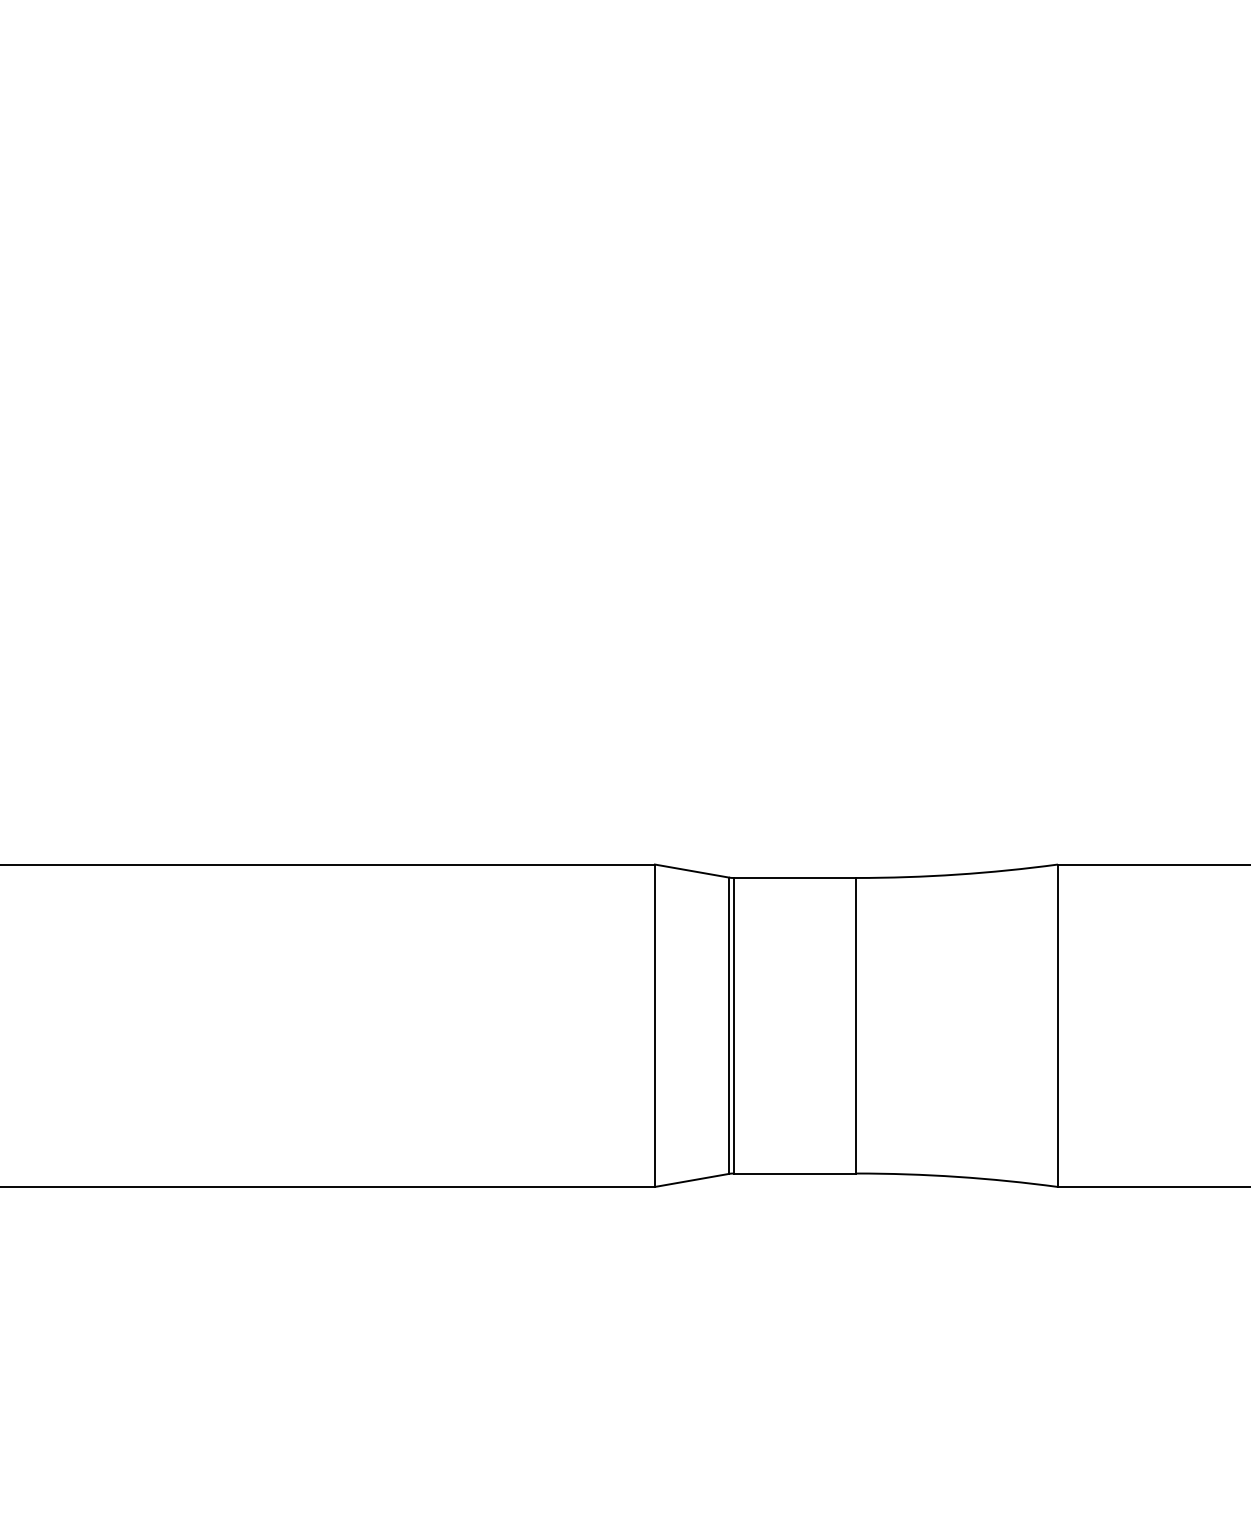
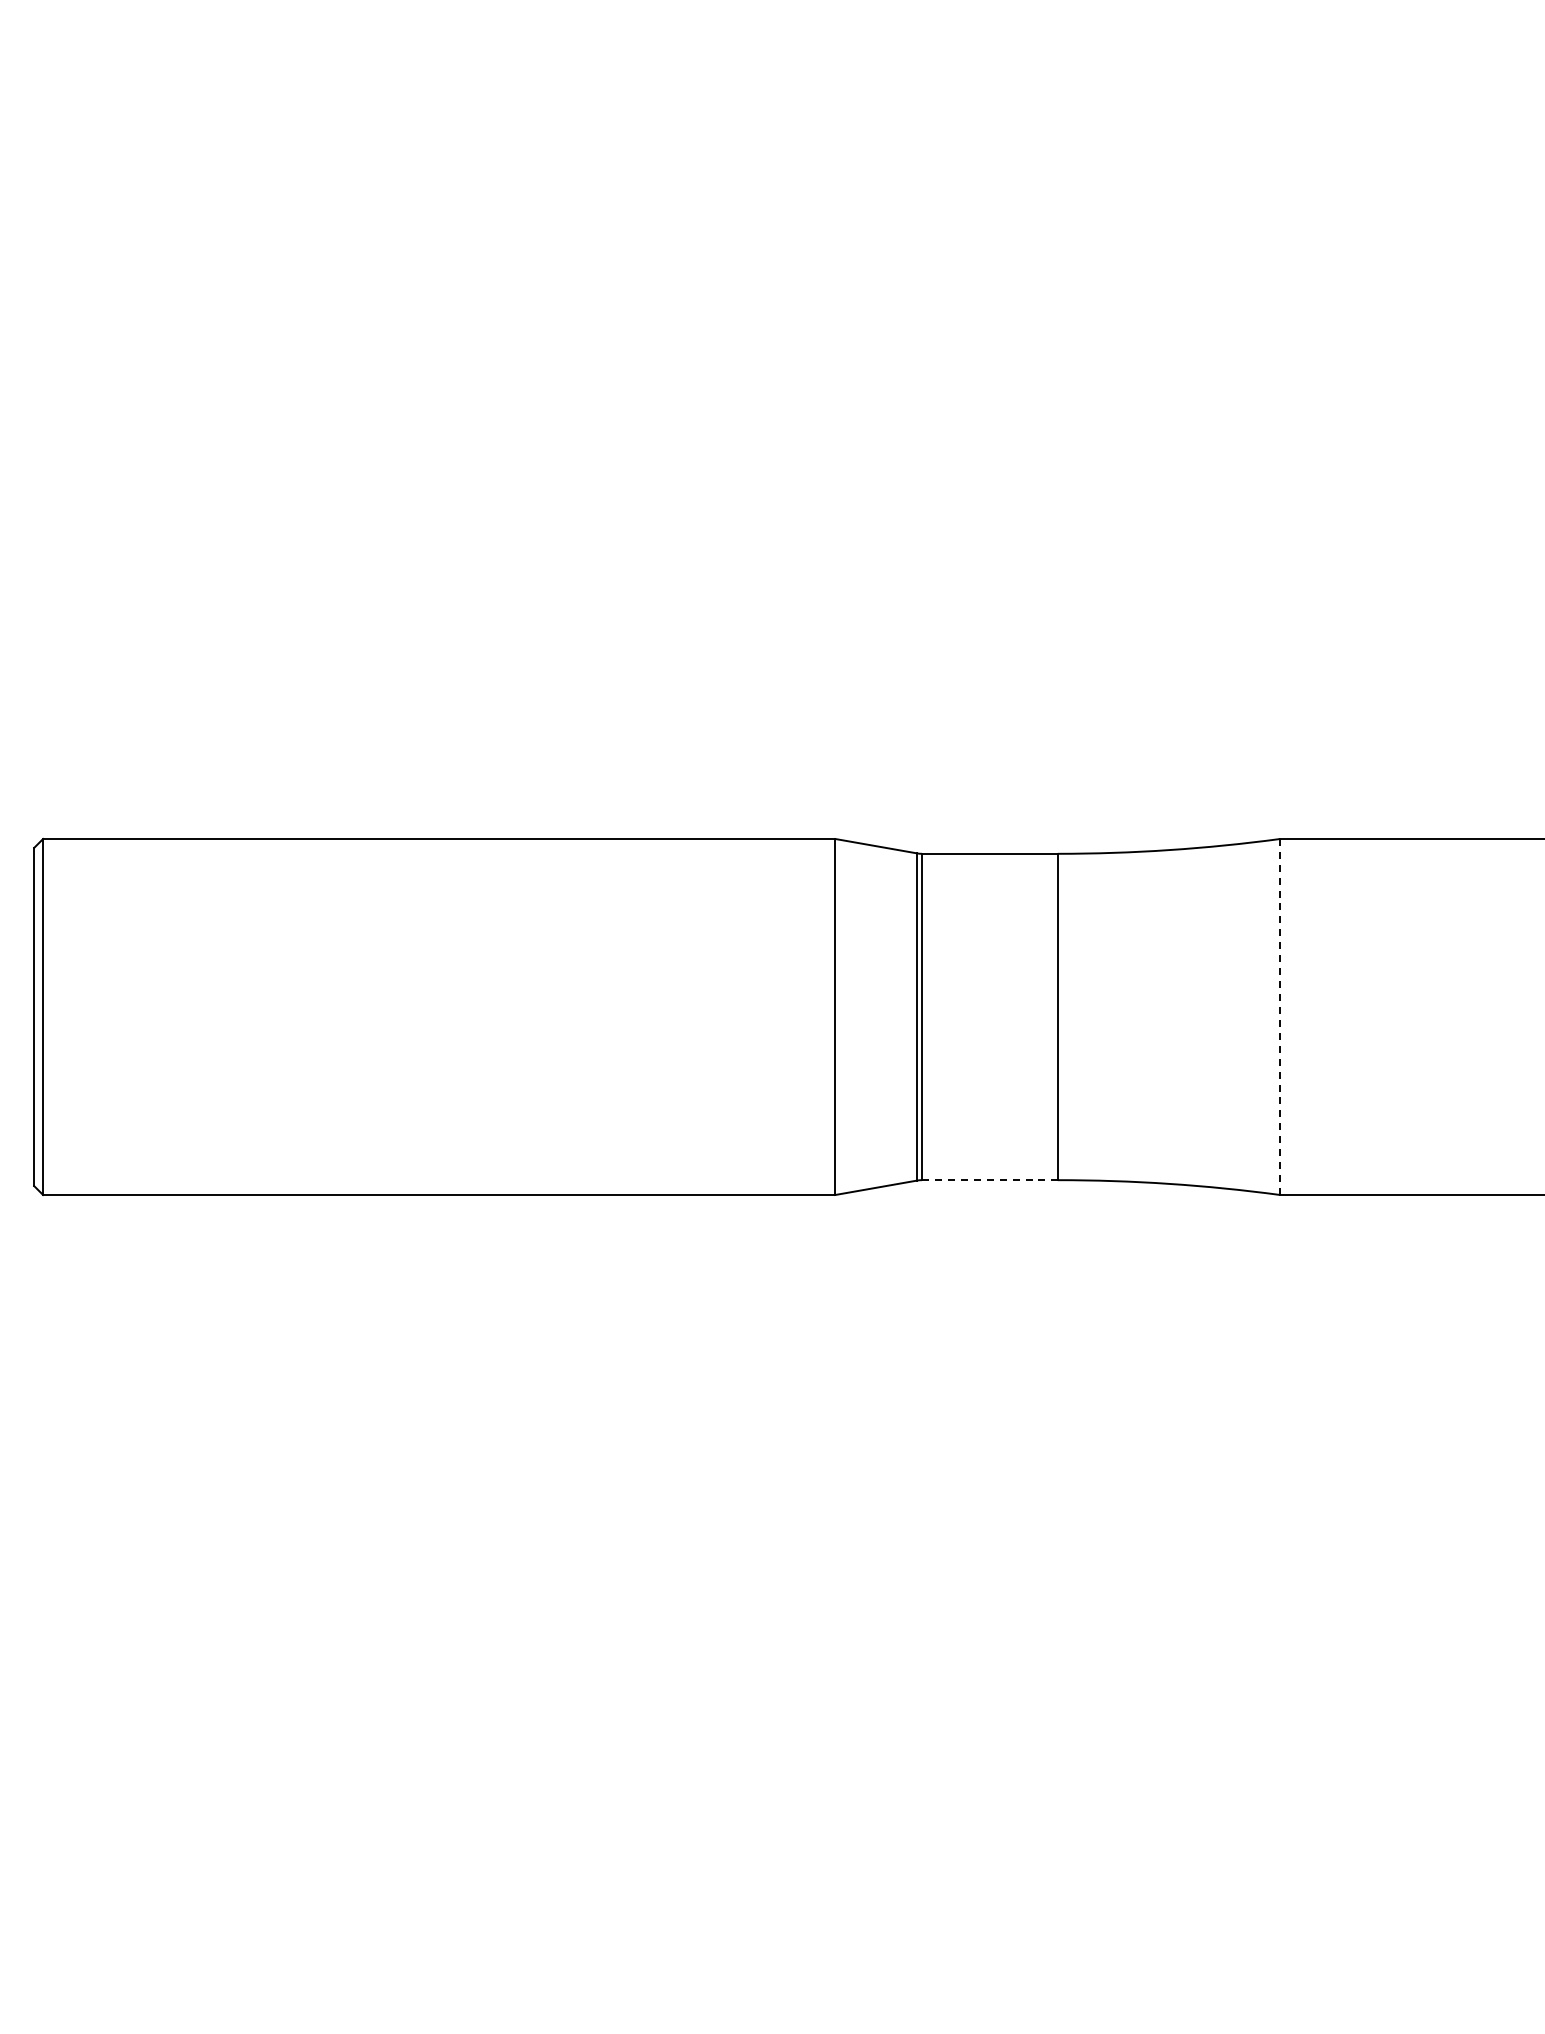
line: (1058, 1025) -> (1280, 1016), solid -> dashed
line: (794, 1173) -> (989, 1180), solid -> dashed

